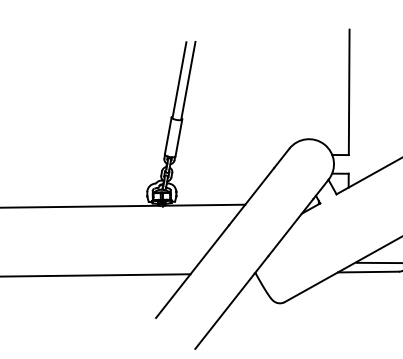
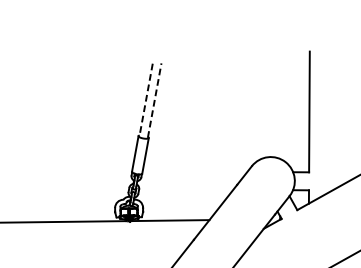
line: (179, 80) -> (146, 100), solid -> dashed
line: (188, 80) -> (154, 100), solid -> dashed

